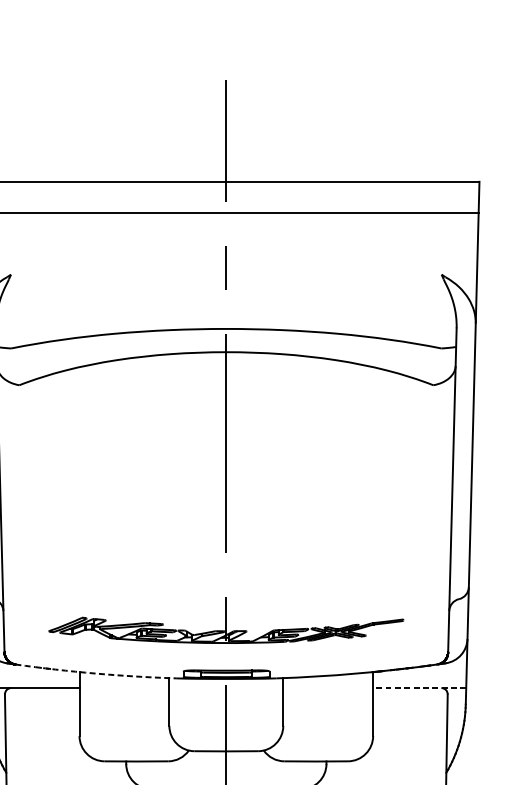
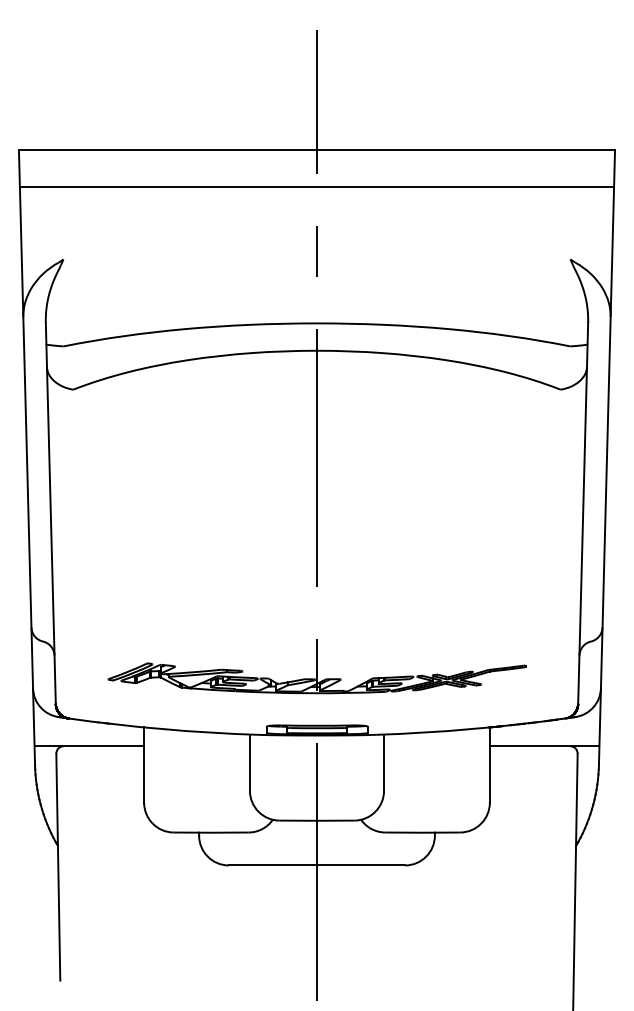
arc: (95, 673) -> (163, 729), dashed -> solid
line: (419, 688) -> (544, 746), dashed -> solid

